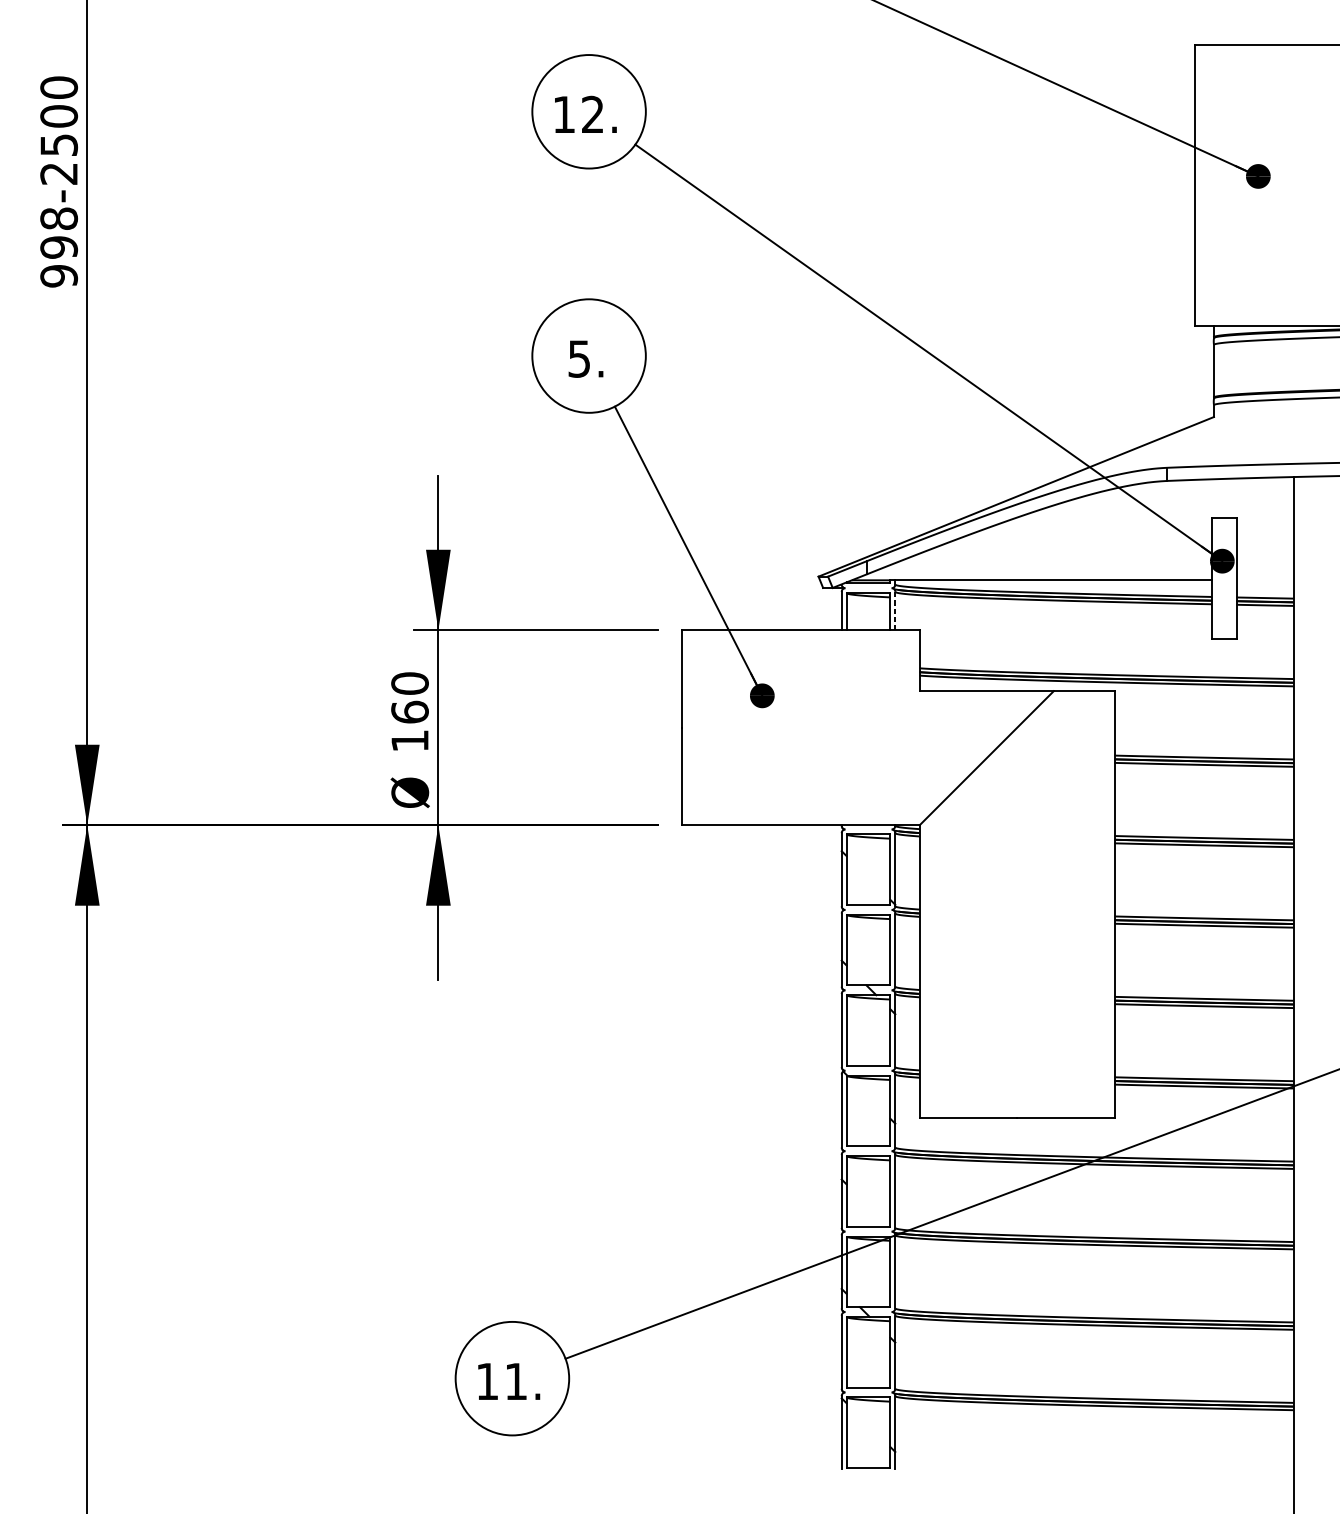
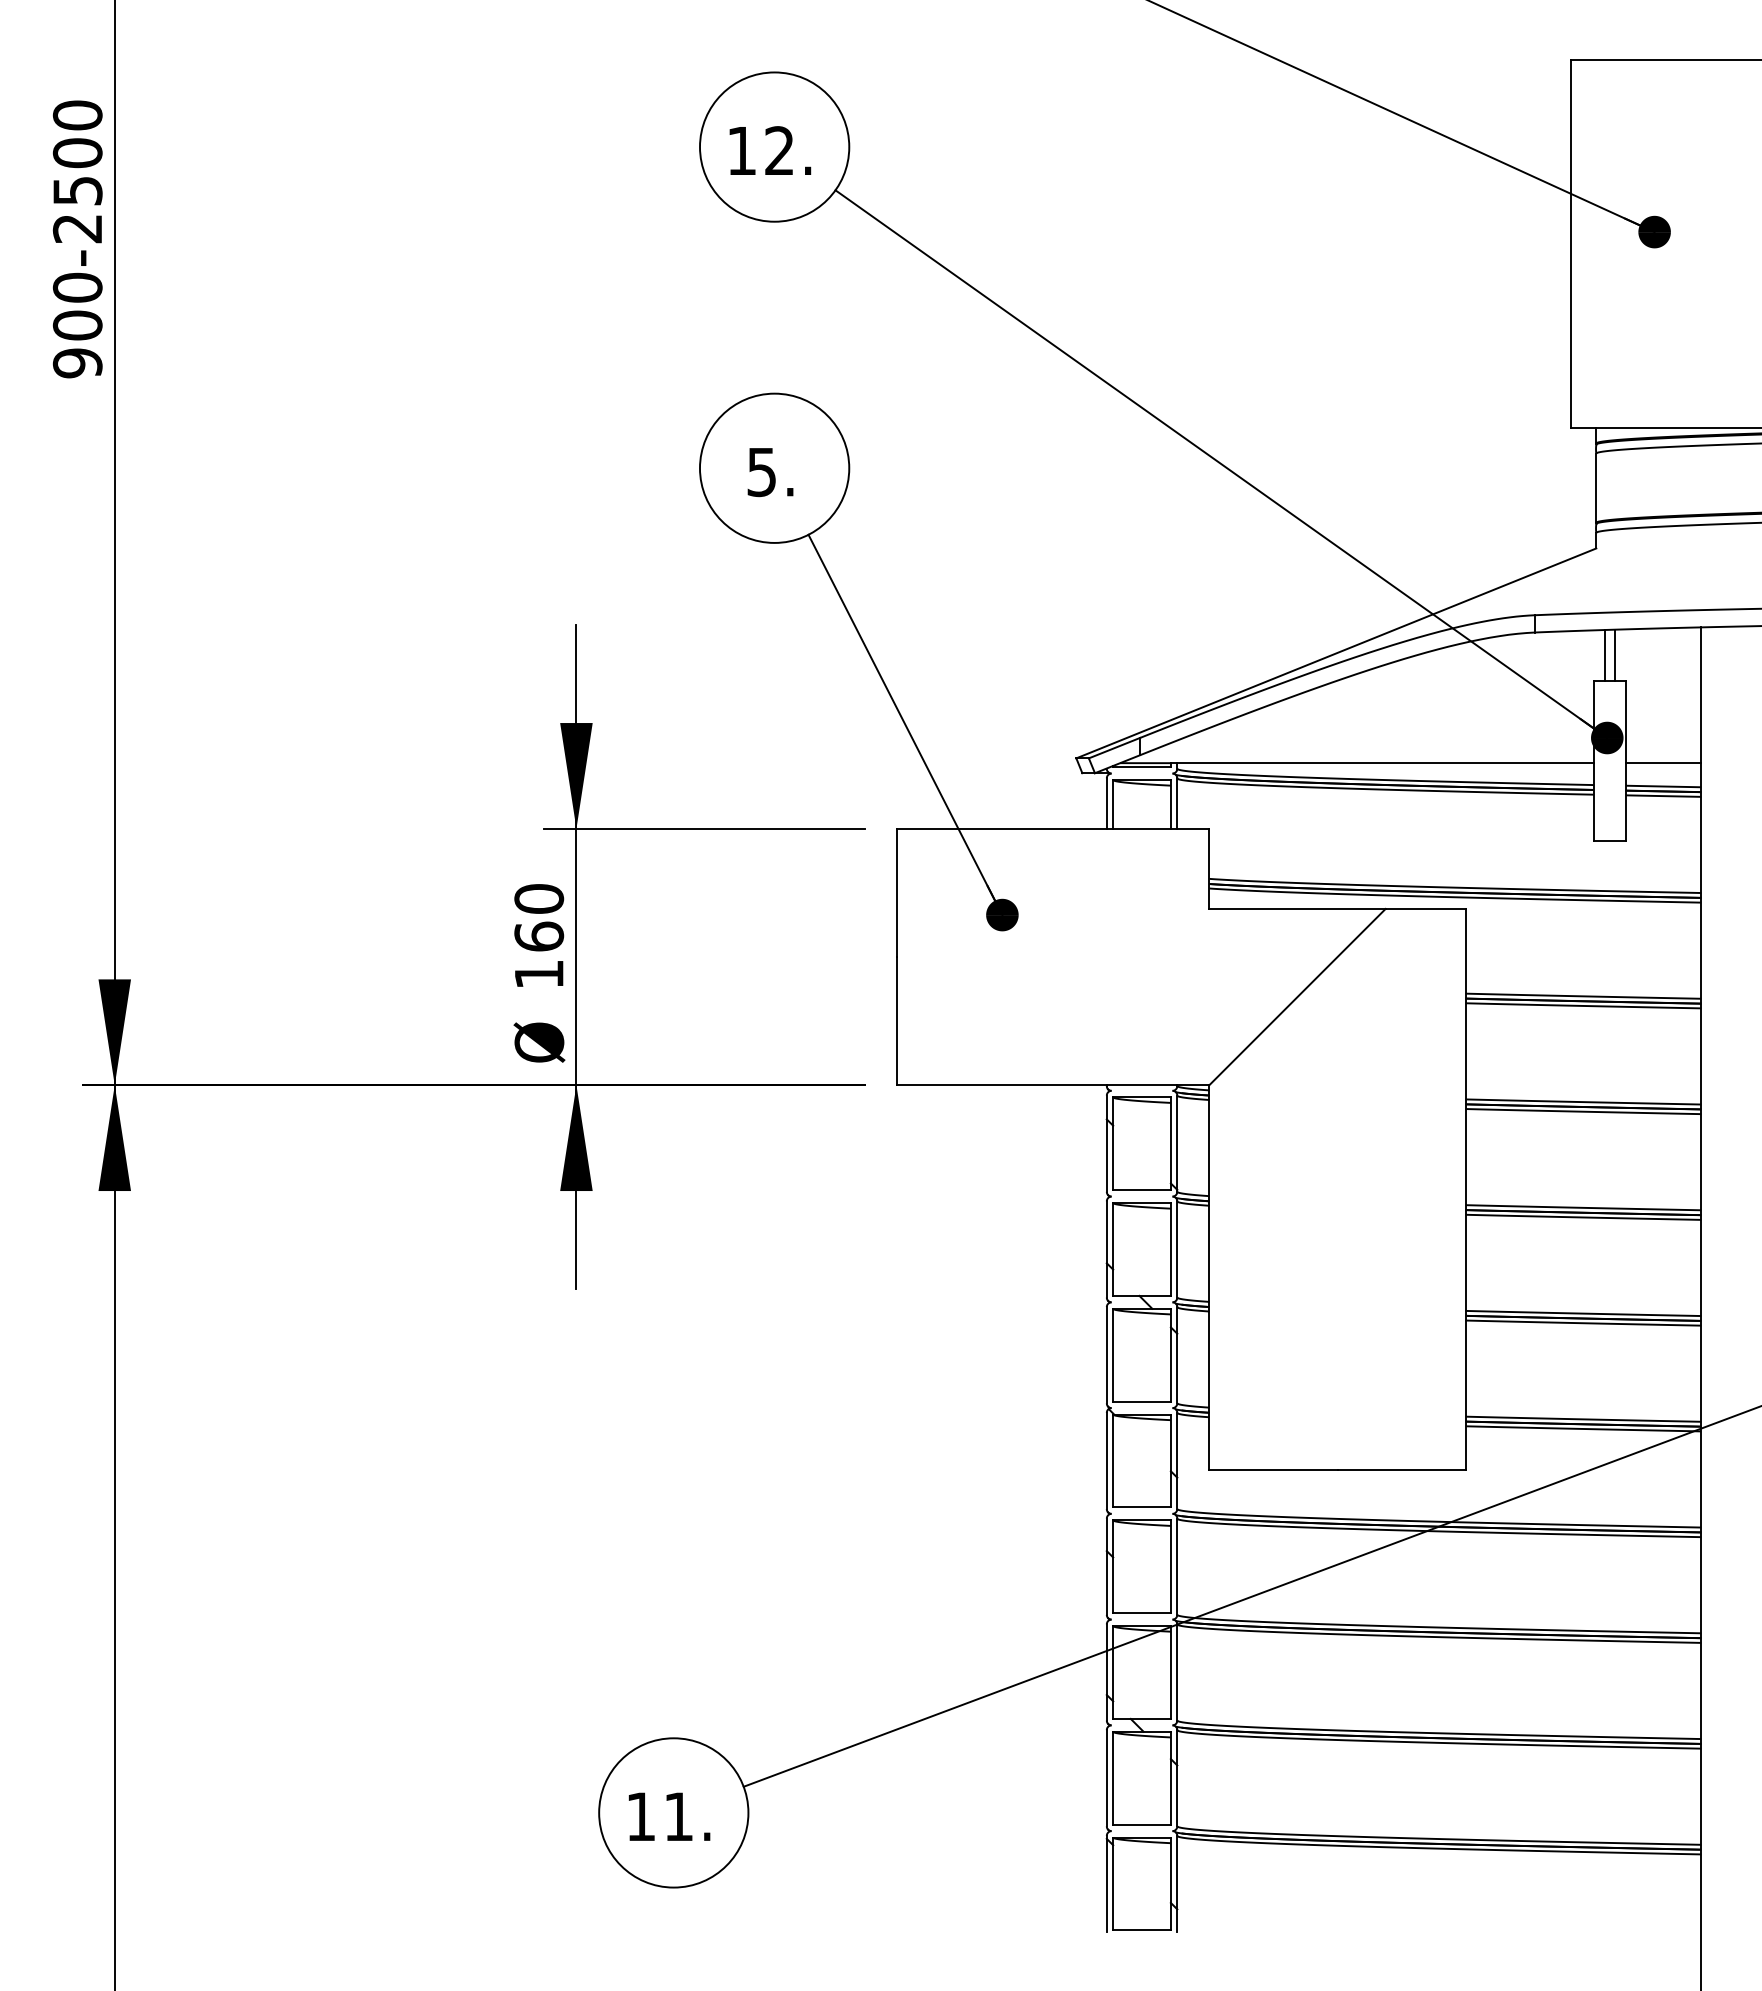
text: (58, 233) -> (77, 306), 998-2500 -> 900-2500
line: (1227, 497) -> (1614, 654), added
line: (1220, 498) -> (1605, 655), added
line: (1265, 580) -> (1663, 763), added
line: (895, 611) -> (1177, 804), dashed -> solid

